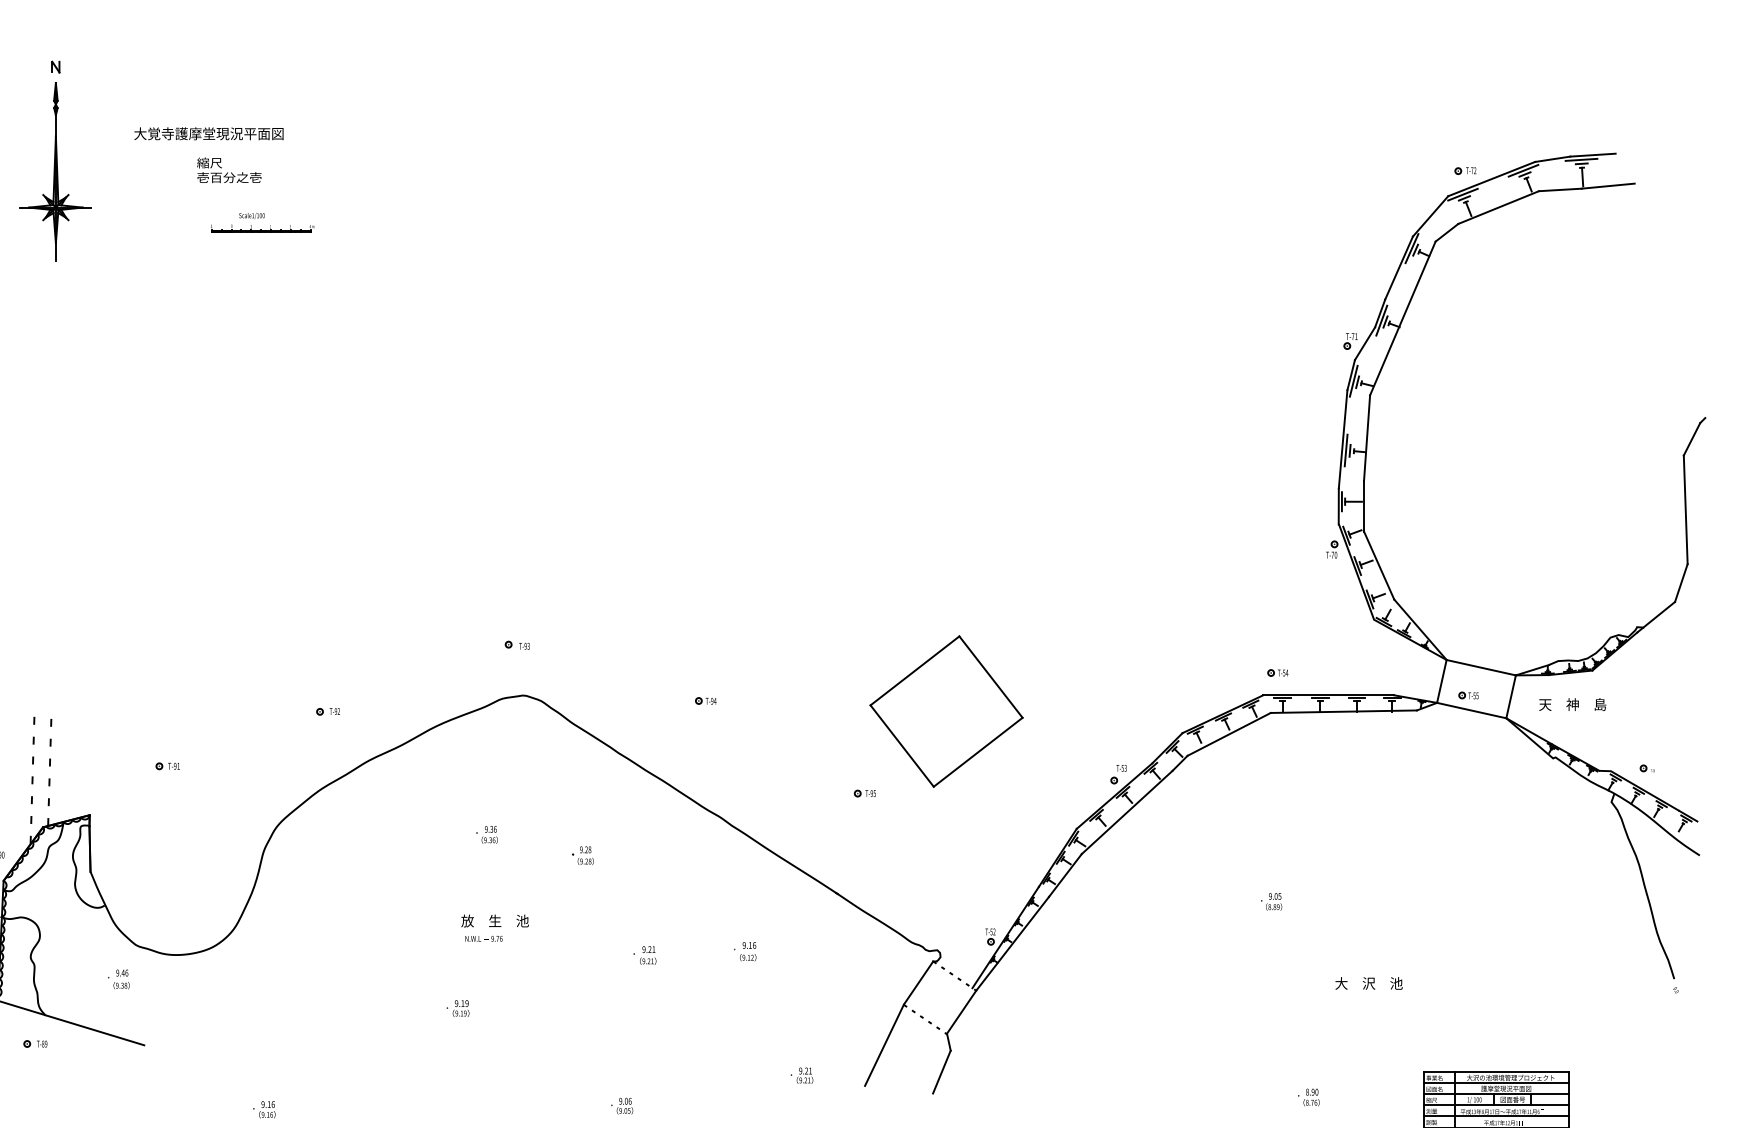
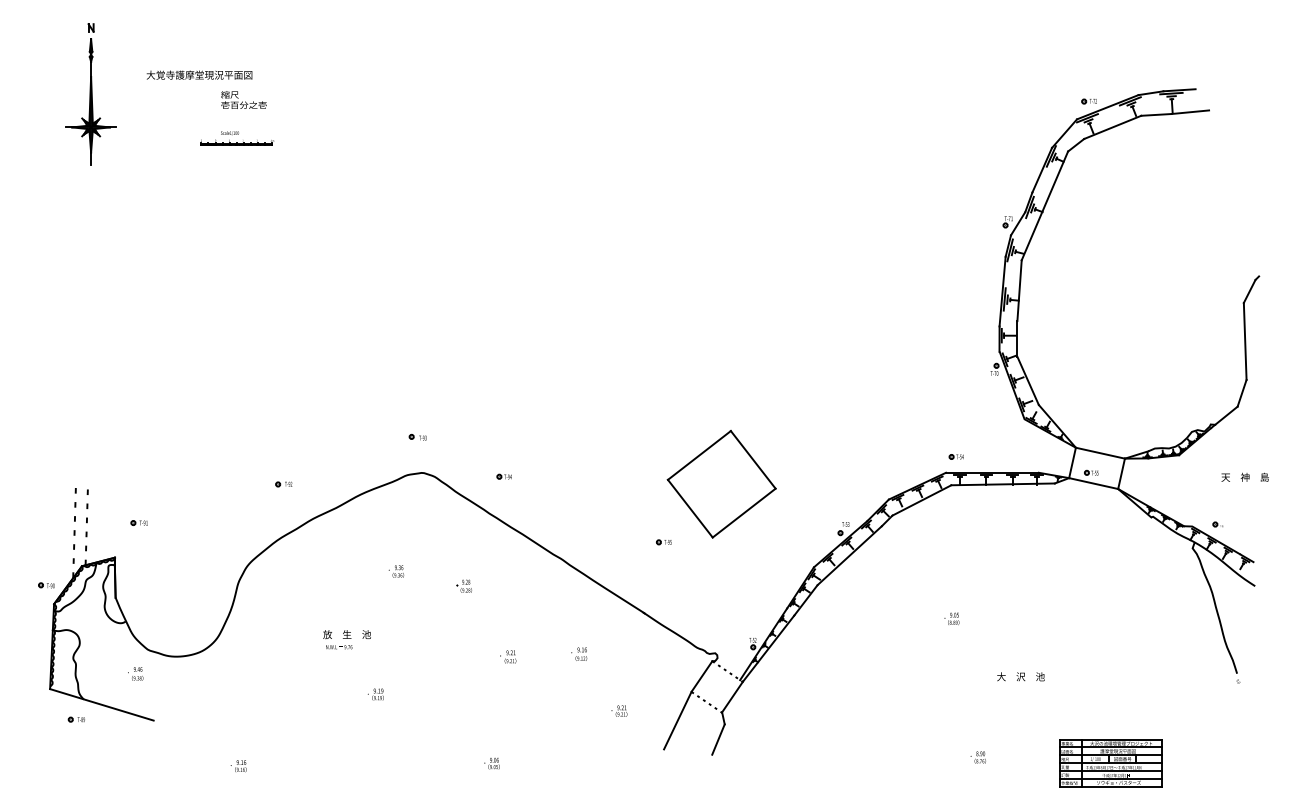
text: (228, 169) -> (243, 99), moved
part: (704, 700) -> (503, 476), moved
text: (1571, 703) -> (1244, 476), moved
part: (166, 765) -> (138, 522), moved
text: (494, 927) -> (346, 639), moved
text: (802, 1074) -> (619, 710), moved

